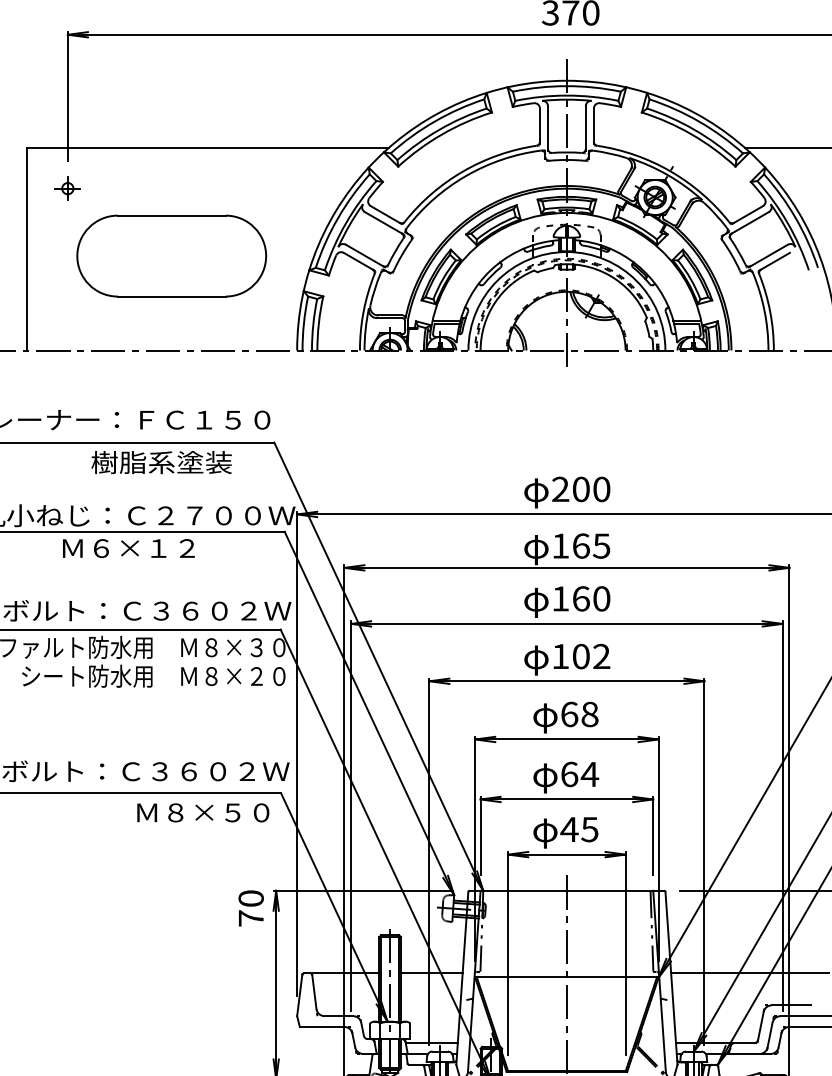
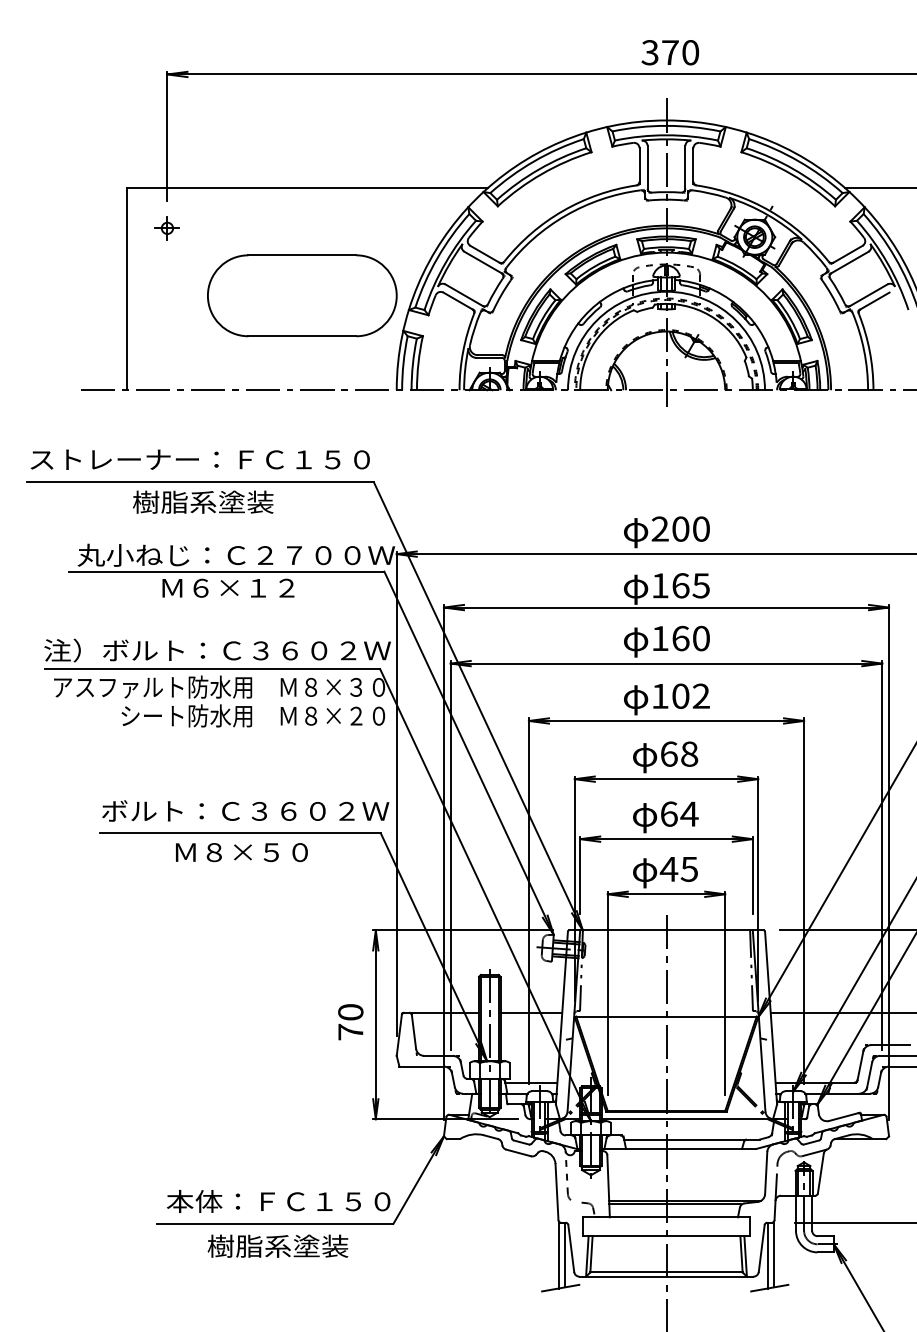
part: (171, 255) -> (302, 295), moved
text: (161, 461) -> (203, 501), moved
text: (202, 812) -> (241, 852), moved
text: (250, 908) -> (350, 1022), moved

